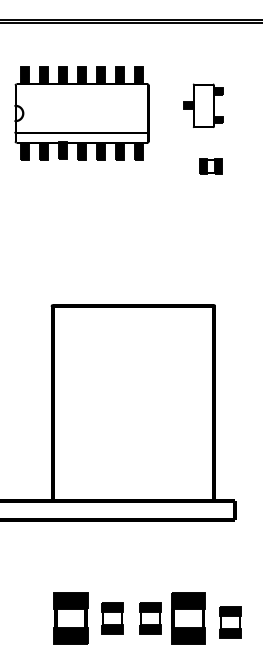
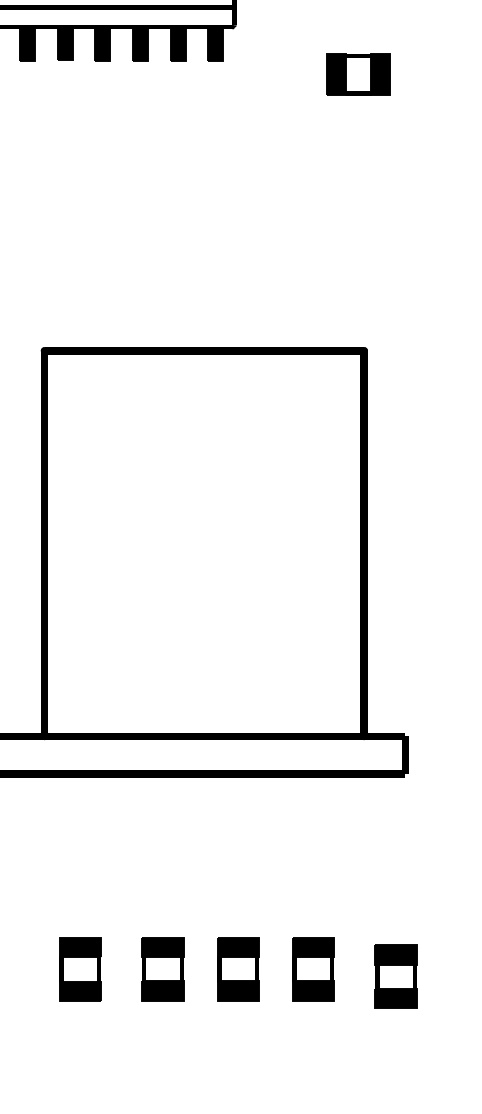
part: (210, 166) -> (357, 74), size x1.43
part: (70, 618) -> (79, 969), size x0.62
part: (188, 618) -> (313, 969), size x0.62

